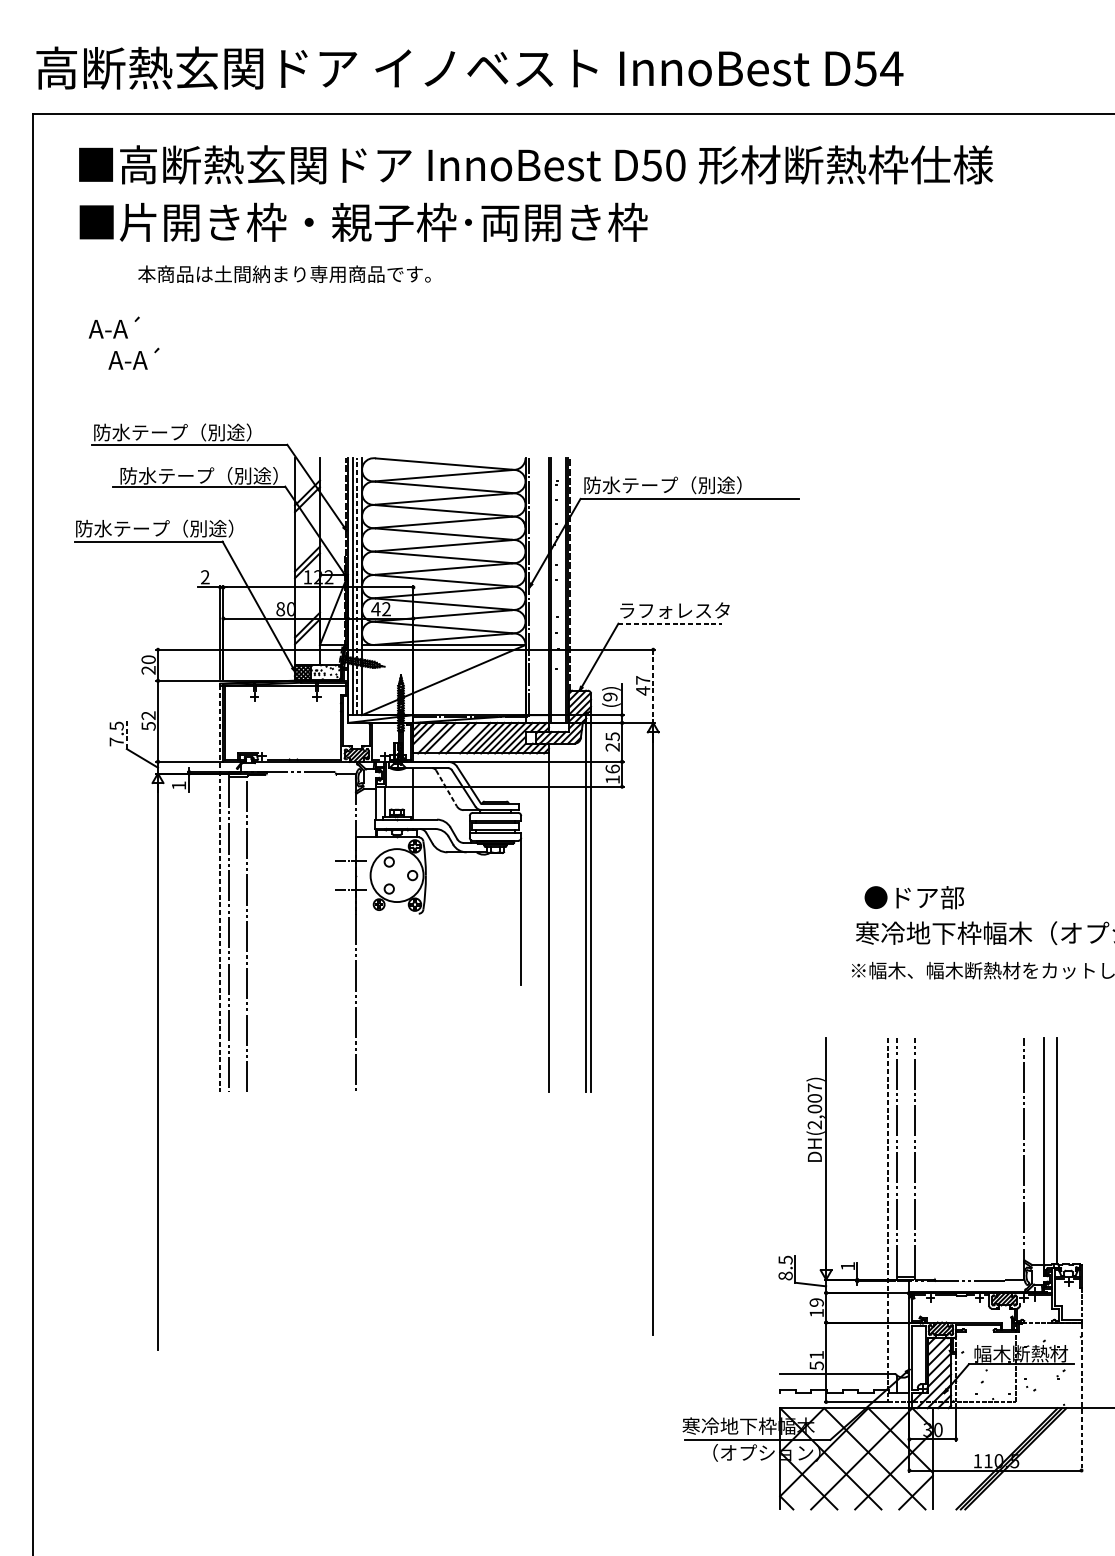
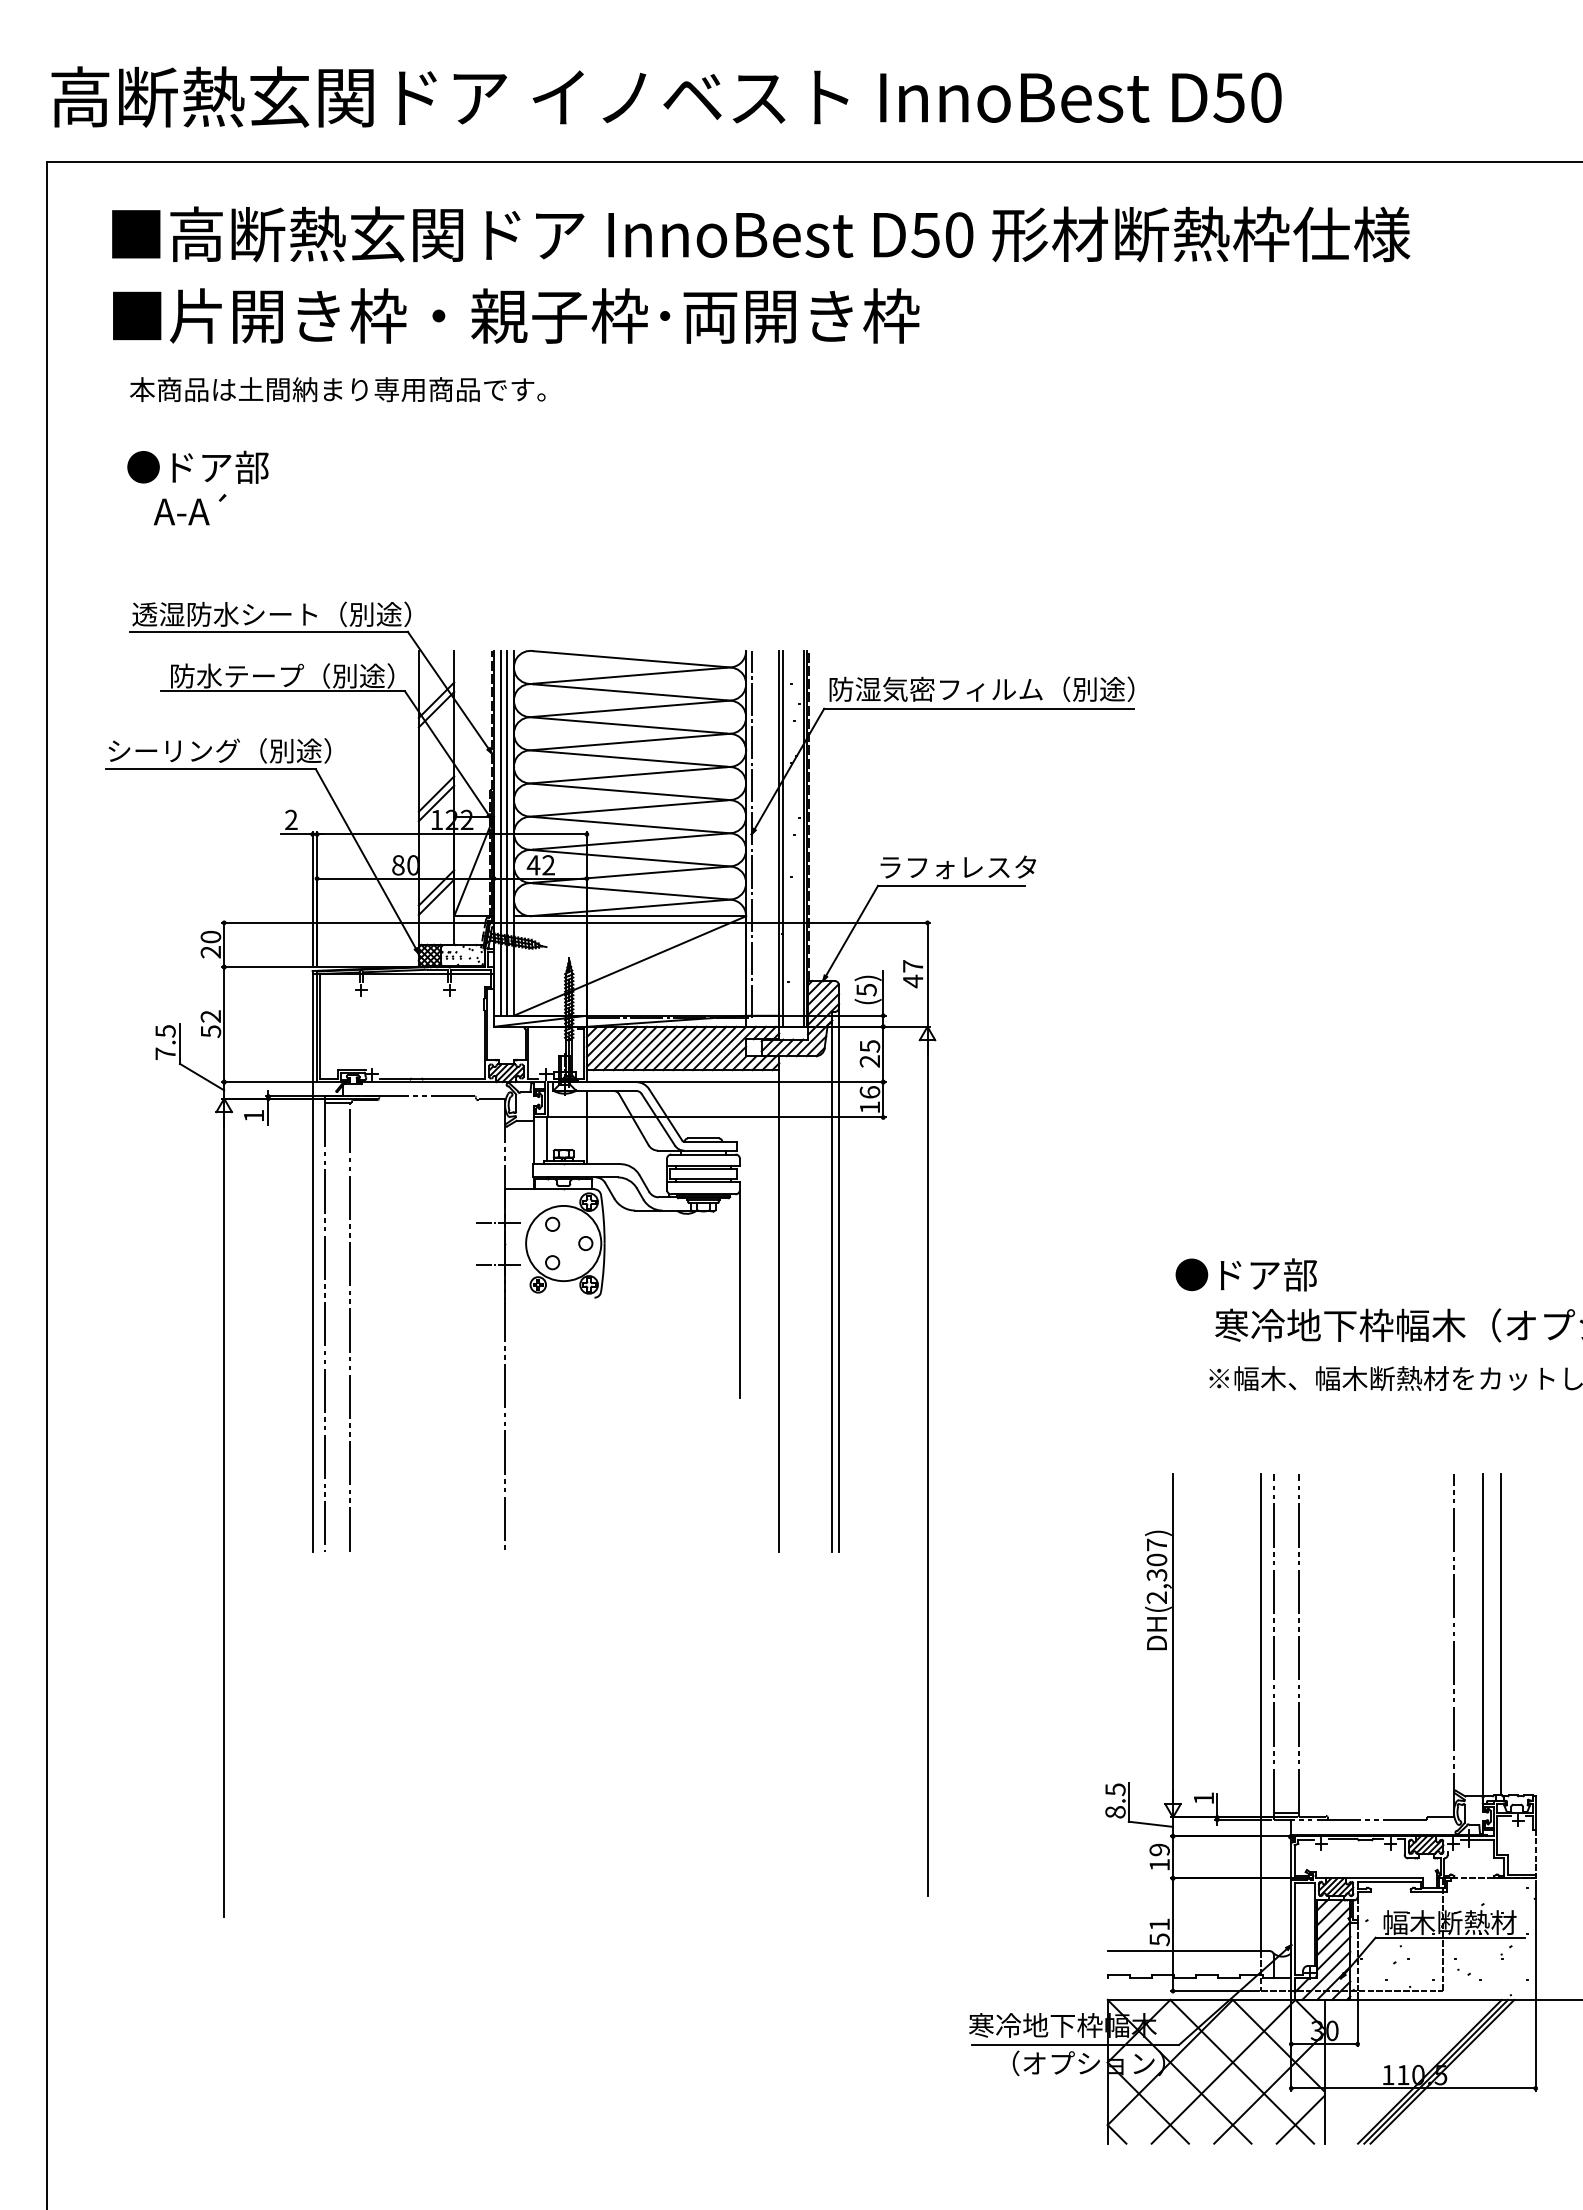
text: (891, 68) -> (1265, 97), D54 -> D50
text: (284, 274) -> (337, 389), moved
text: (138, 328) -> (196, 466), A-A´ -> ●ドア部
text: (191, 432) -> (271, 614), 防水テープ（別途） -> 透湿防水シート（別途）
text: (700, 485) -> (994, 689), 防水テープ（別途） -> 防湿気密フィルム（別途）
text: (122, 528) -> (173, 750), 防水テープ（別途） -> シーリング（別途）
line: (357, 586) -> (507, 832), dashed -> solid
line: (670, 623) -> (951, 885), dashed -> solid
line: (653, 686) -> (927, 974), dashed -> solid
text: (610, 697) -> (866, 990), (9) -> (5)
line: (126, 734) -> (179, 1043), dashed -> solid
line: (427, 736) -> (606, 1046), added
line: (446, 738) -> (634, 1048), added
line: (468, 738) -> (664, 1048), added
line: (446, 788) -> (634, 1120), dashed -> solid
line: (220, 888) -> (312, 1262), dashed -> solid
text: (913, 897) -> (1245, 1274), moved
text: (814, 1108) -> (1156, 1574), DH(2,007) -> DH(2,307)
line: (888, 1205) -> (1261, 1712), dashed -> solid
line: (1081, 1398) -> (1535, 1986), dashed -> solid

